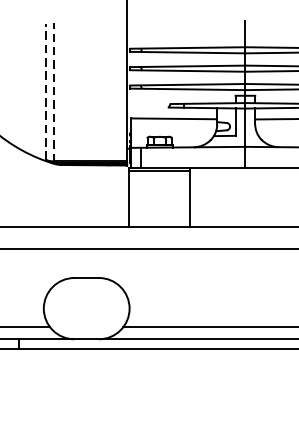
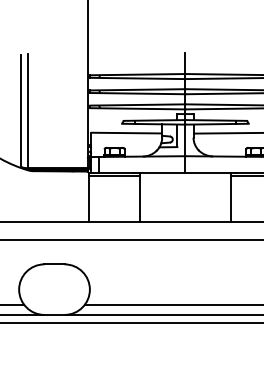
line: (45, 91) -> (20, 110), dashed -> solid
line: (53, 92) -> (27, 111), dashed -> solid

